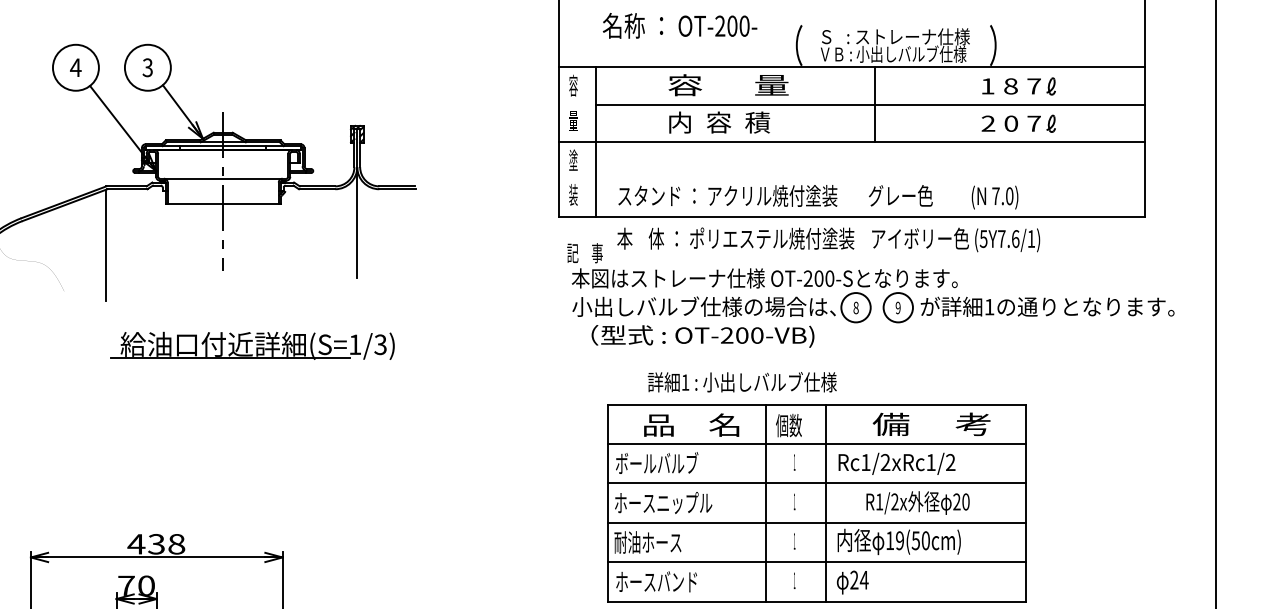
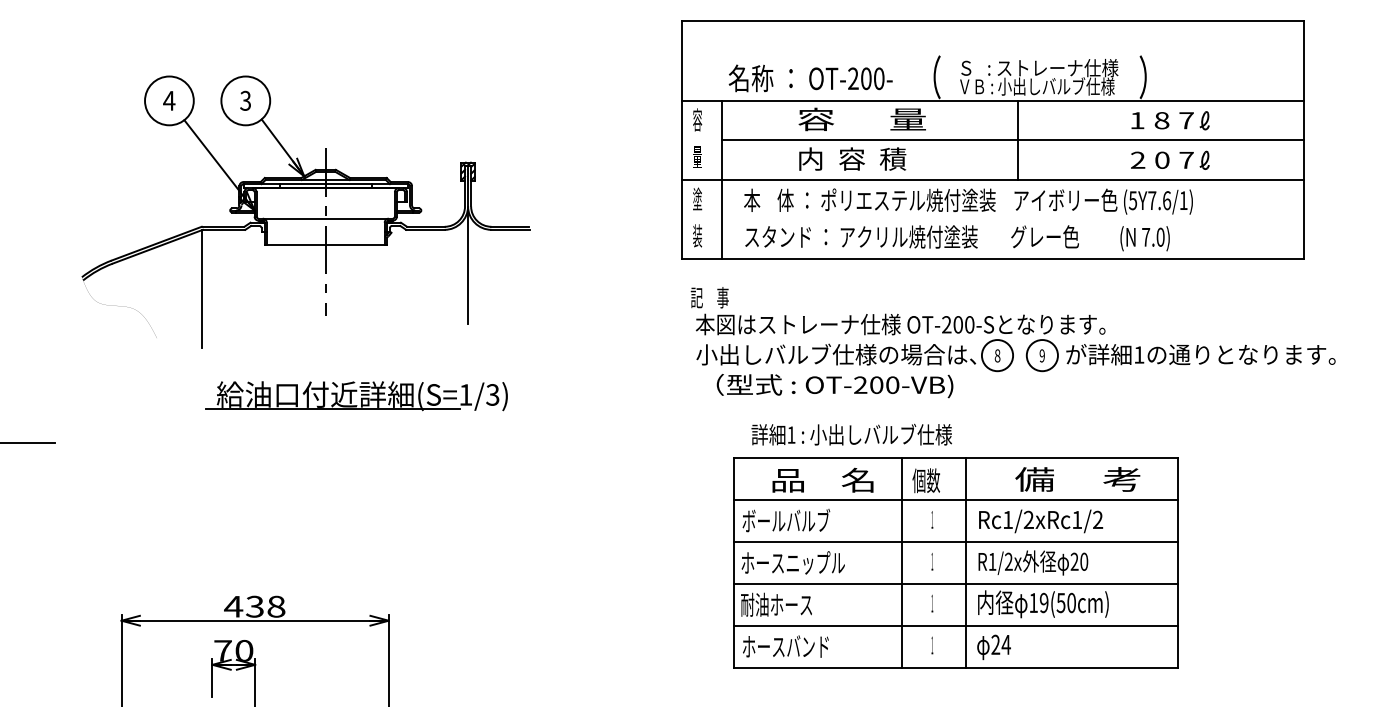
text: (679, 25) -> (810, 78), moved
text: (828, 239) -> (968, 201), moved
text: (742, 382) -> (851, 434), moved
text: (918, 502) -> (1033, 562), moved

